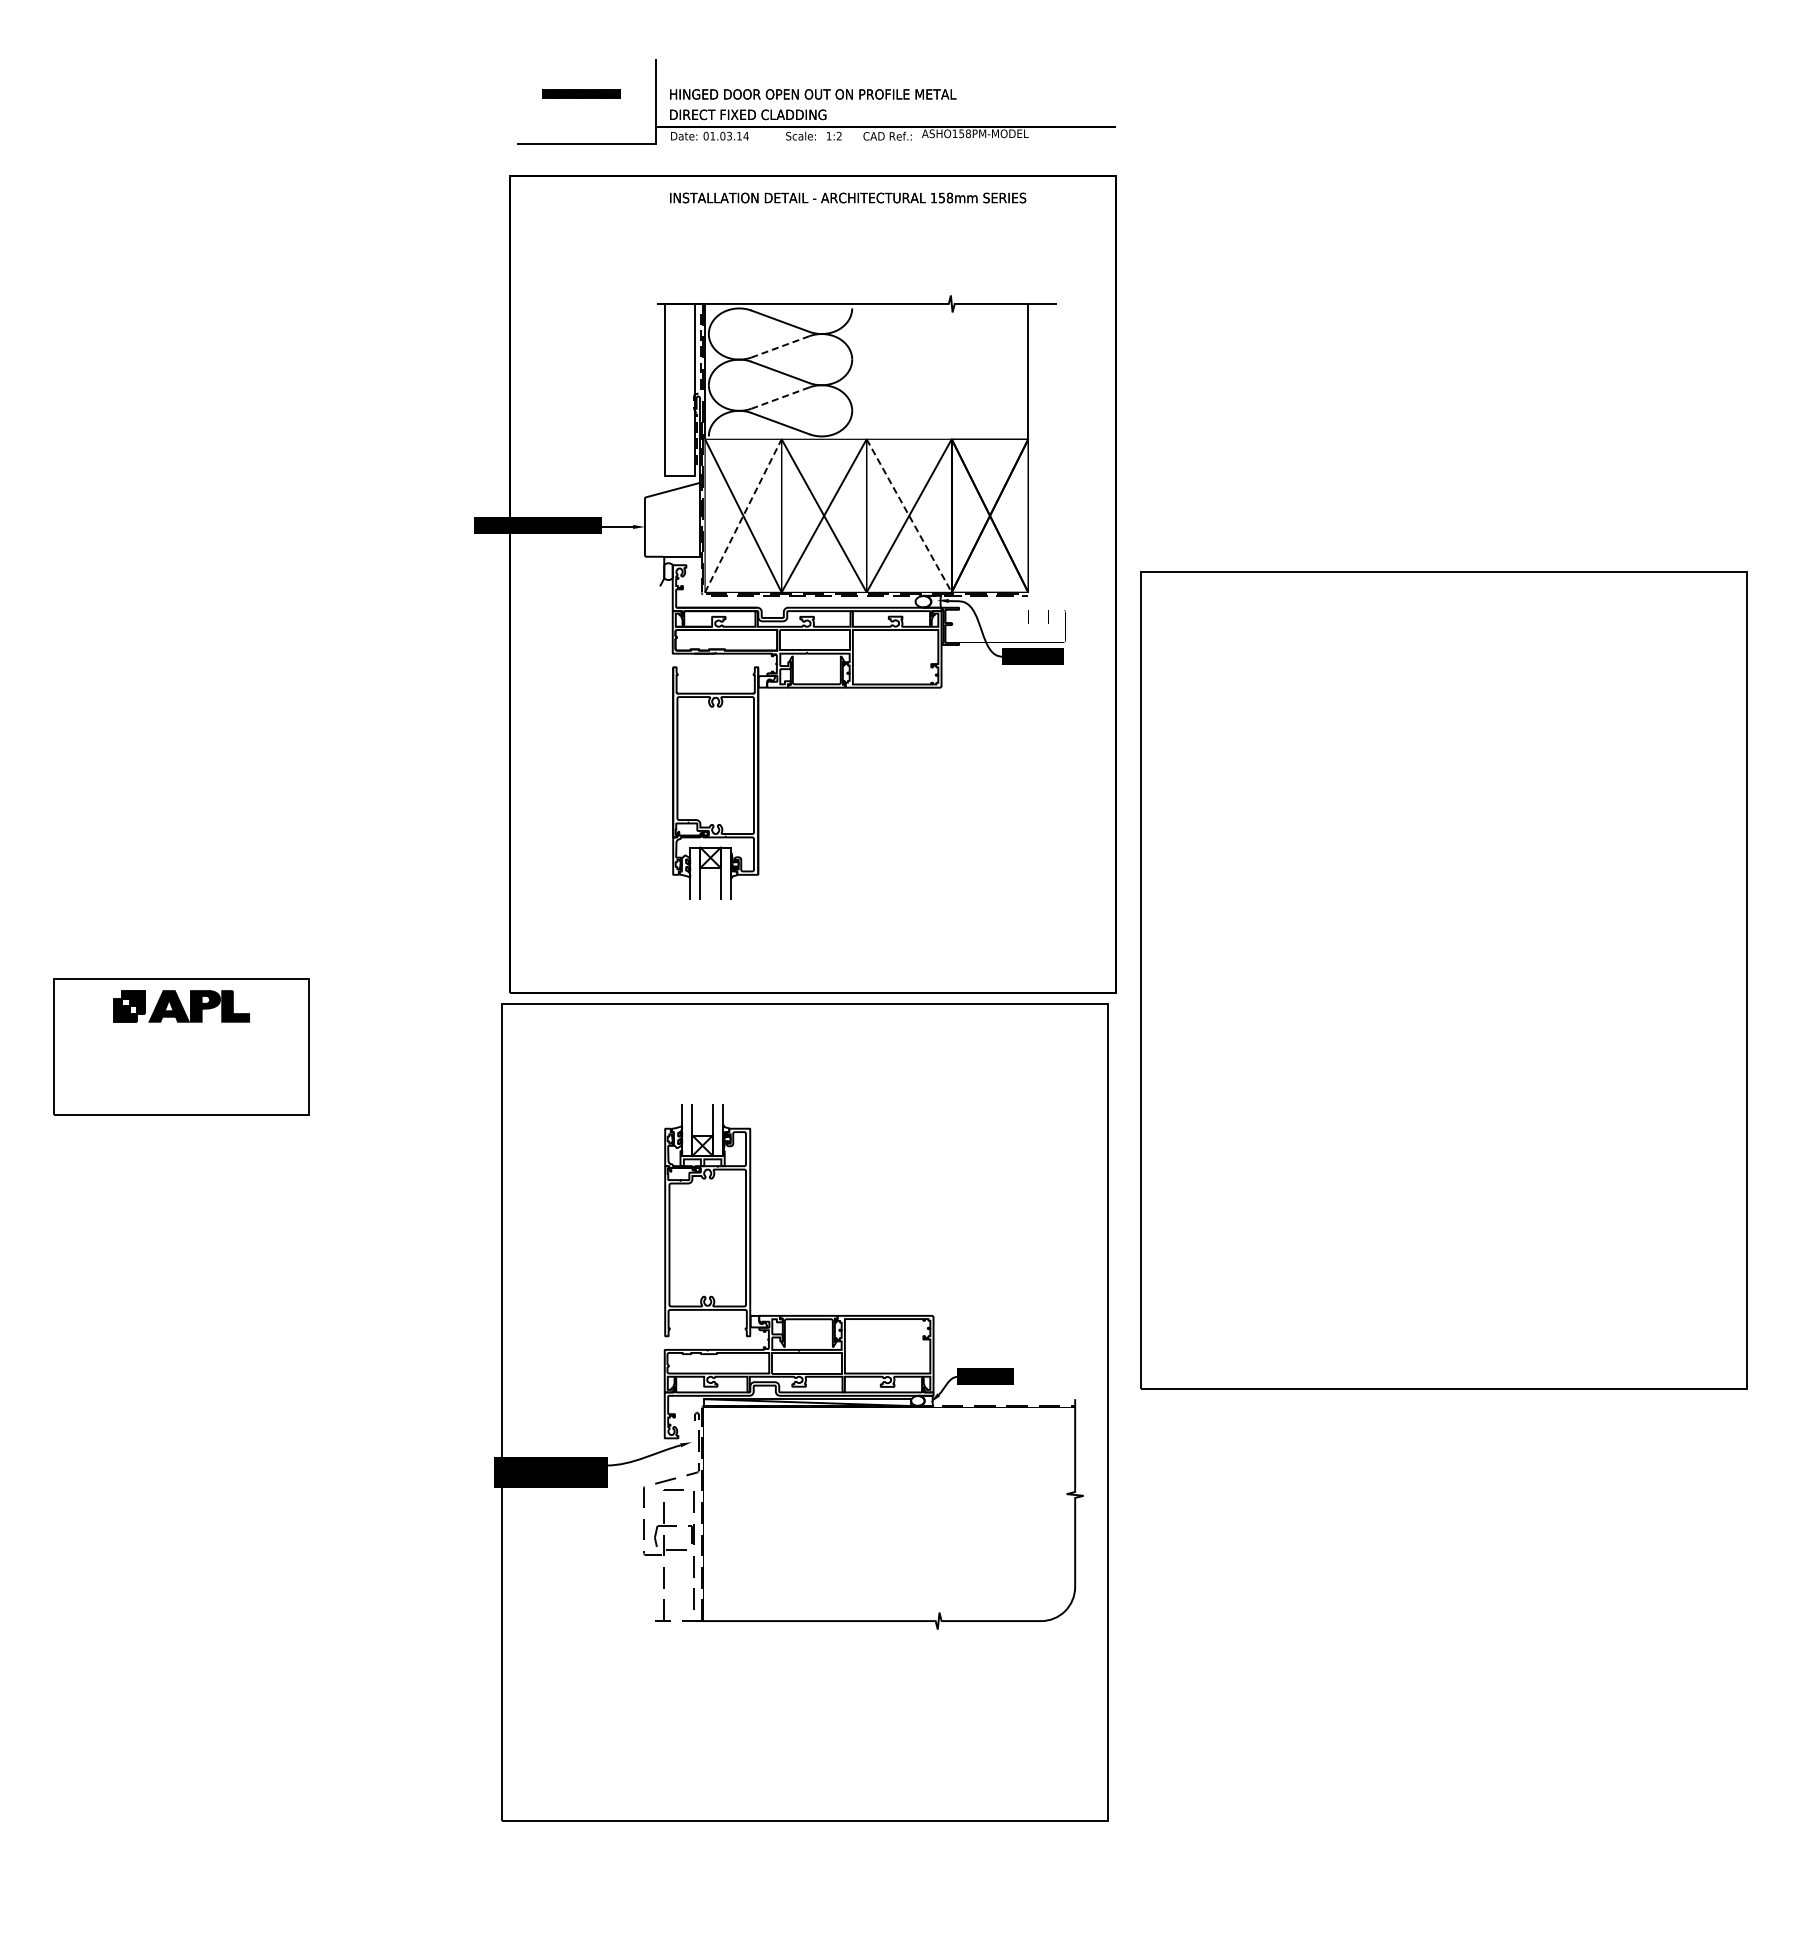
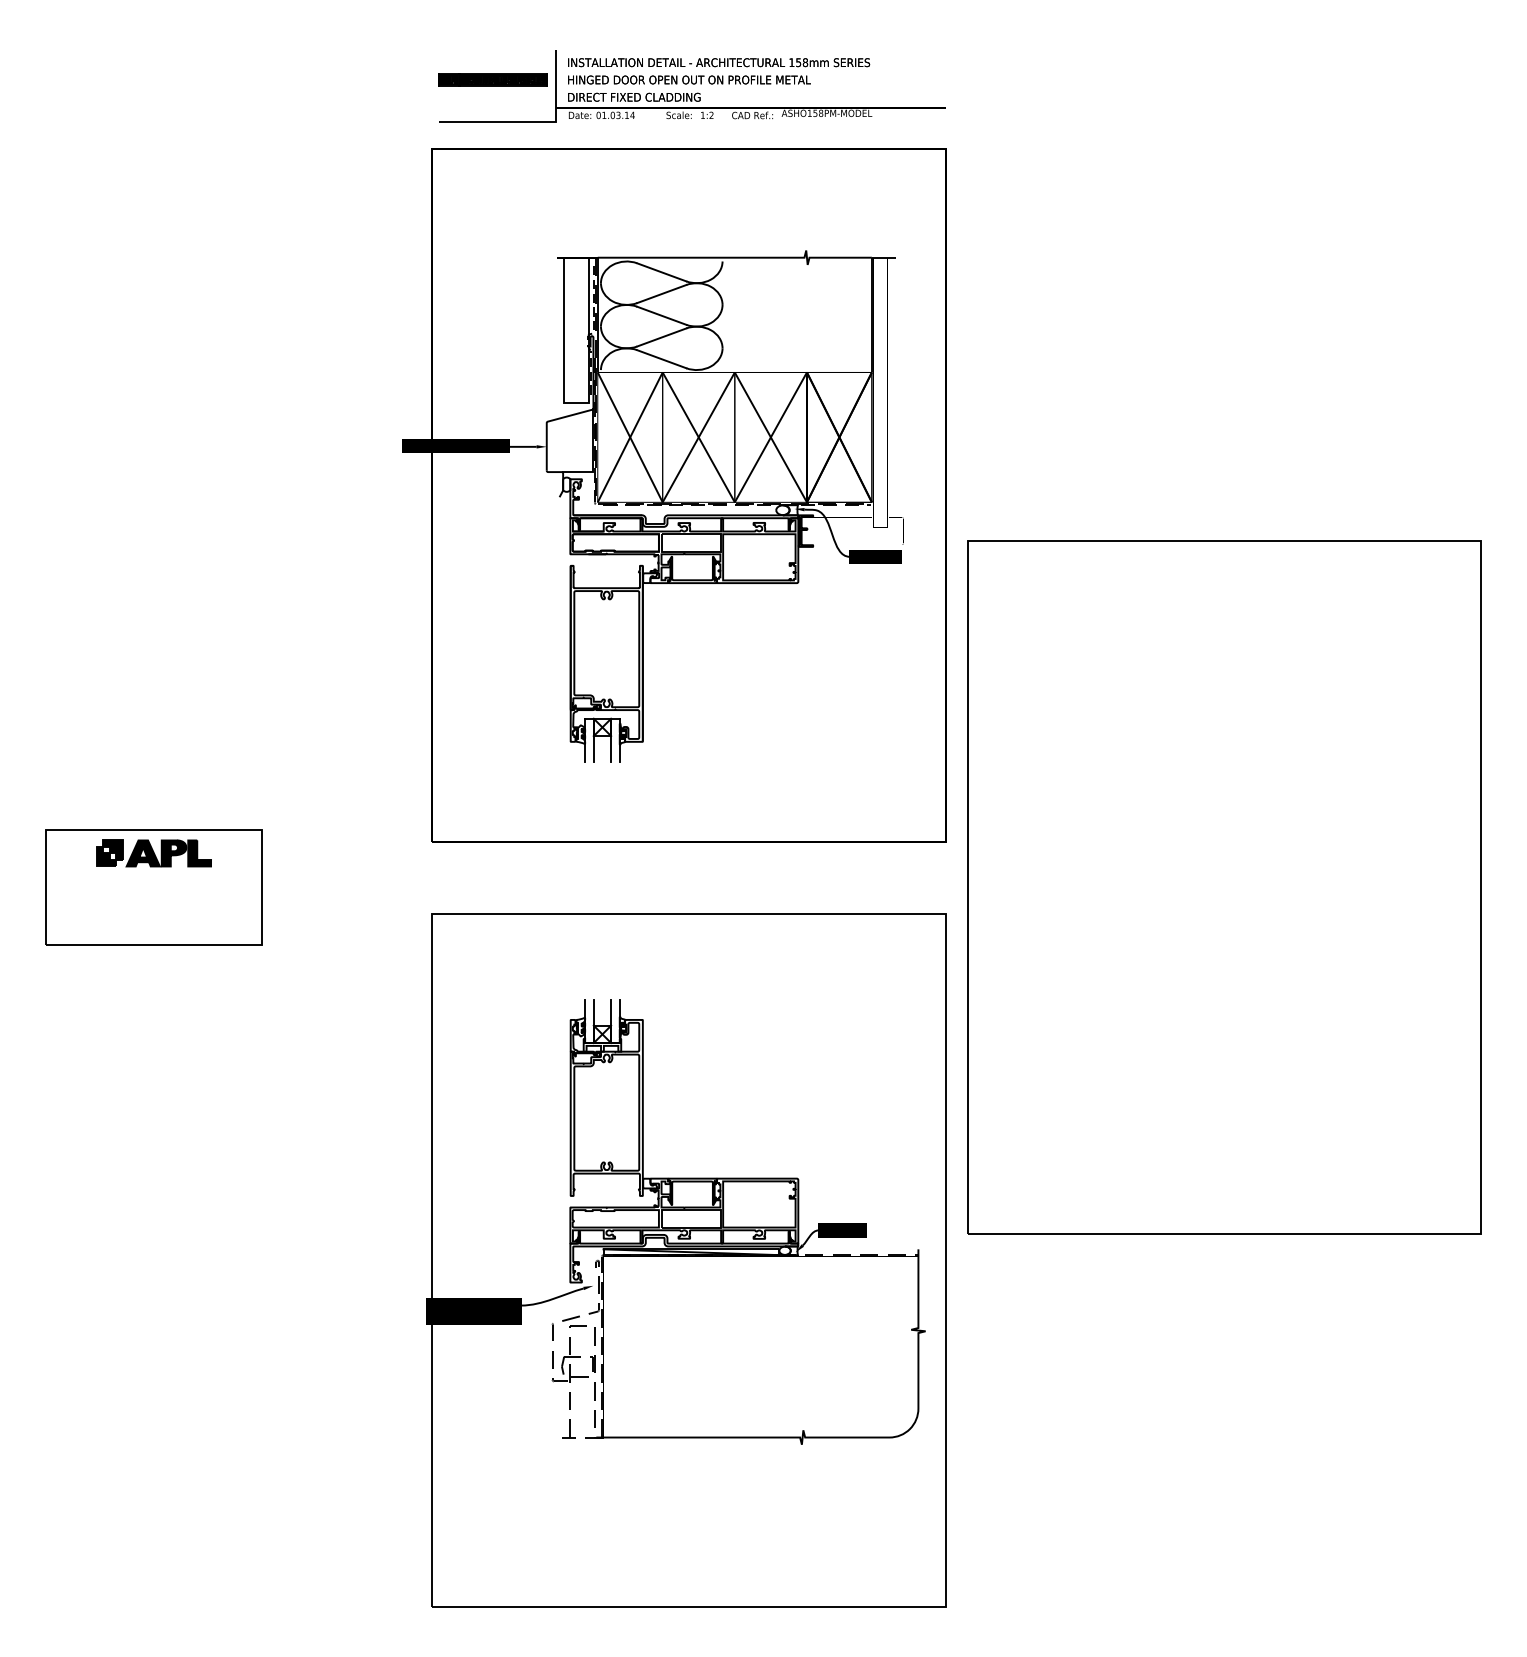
part: (581, 93) -> (492, 79), size x1.67
text: (848, 197) -> (719, 62), moved
line: (780, 346) -> (661, 293), dashed -> solid
line: (780, 398) -> (661, 337), dashed -> solid
line: (743, 515) -> (630, 437), dashed -> solid
line: (909, 515) -> (771, 437), dashed -> solid
part: (1443, 980) -> (1224, 887), moved
part: (801, 1412) -> (686, 1260), moved

